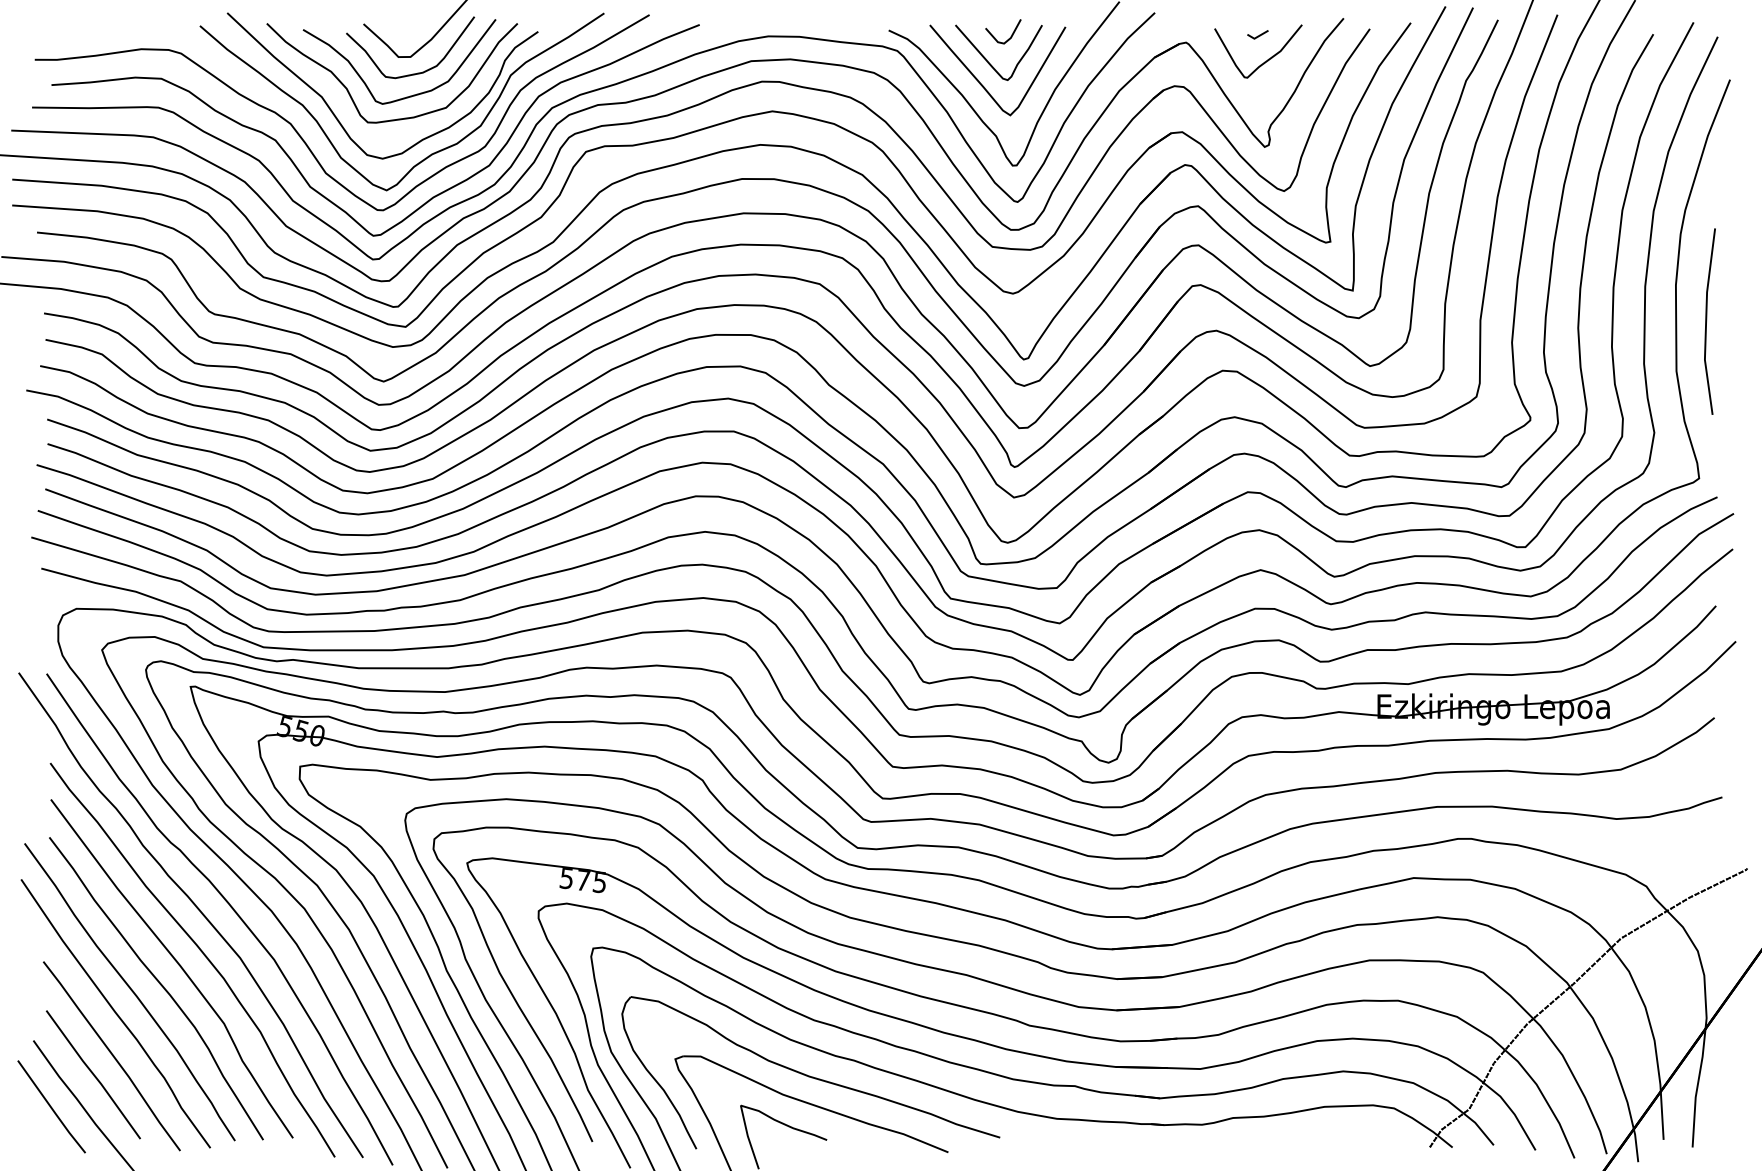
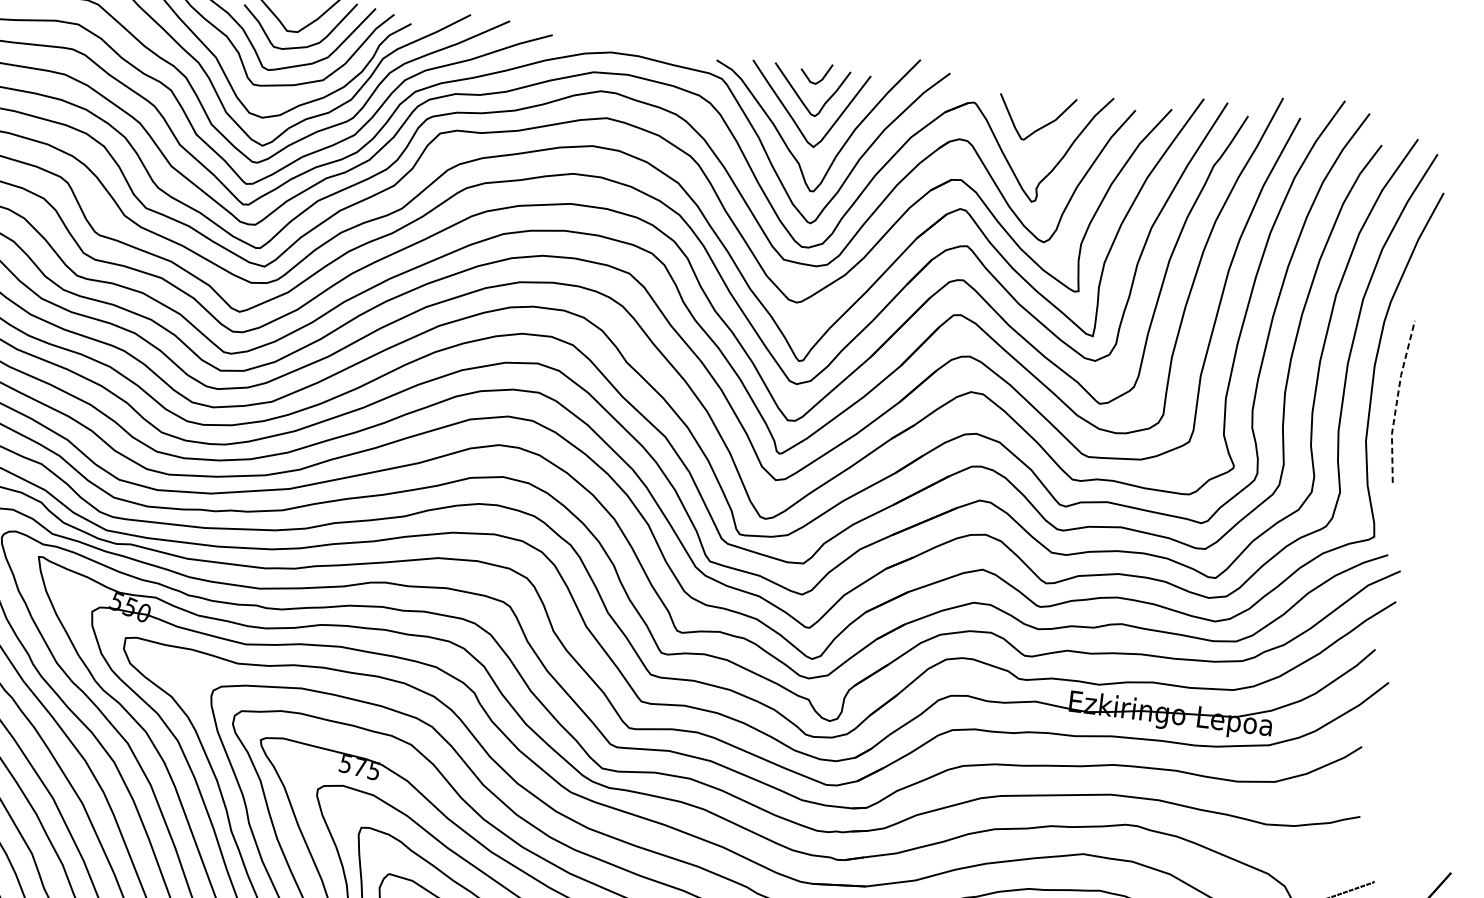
line: (1257, 35) -> (1037, 104), removed
line: (1706, 321) -> (1397, 400), solid -> dashed

